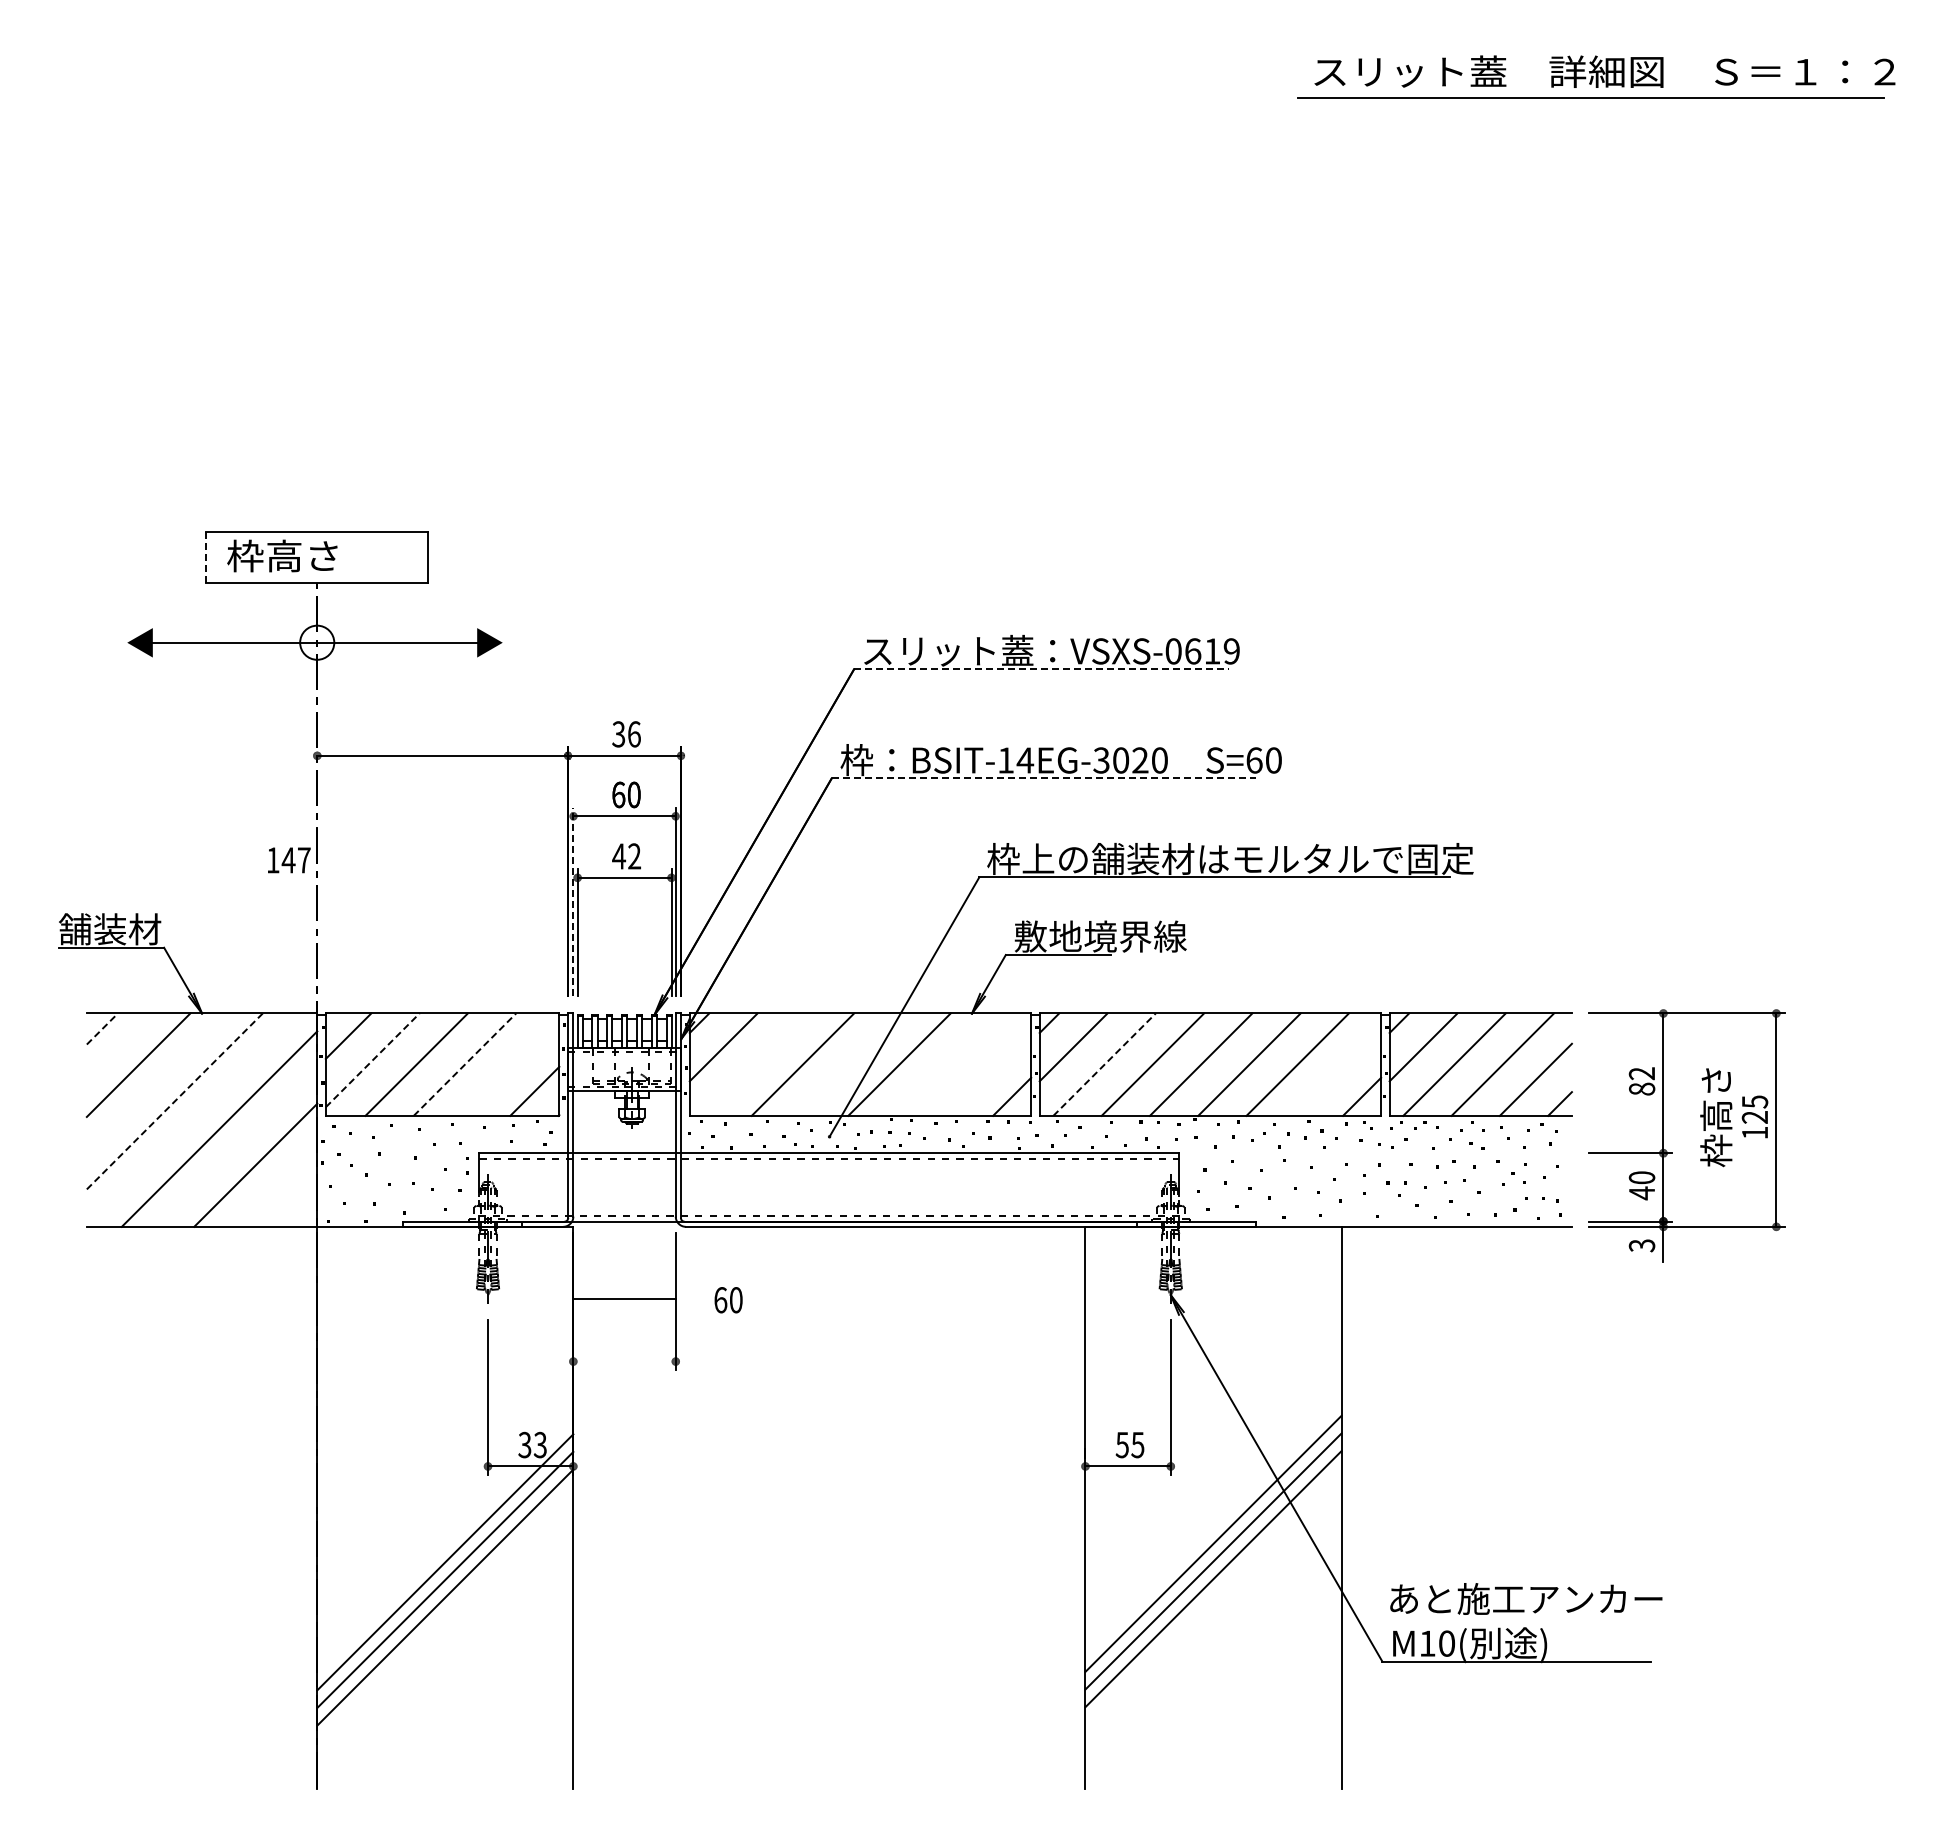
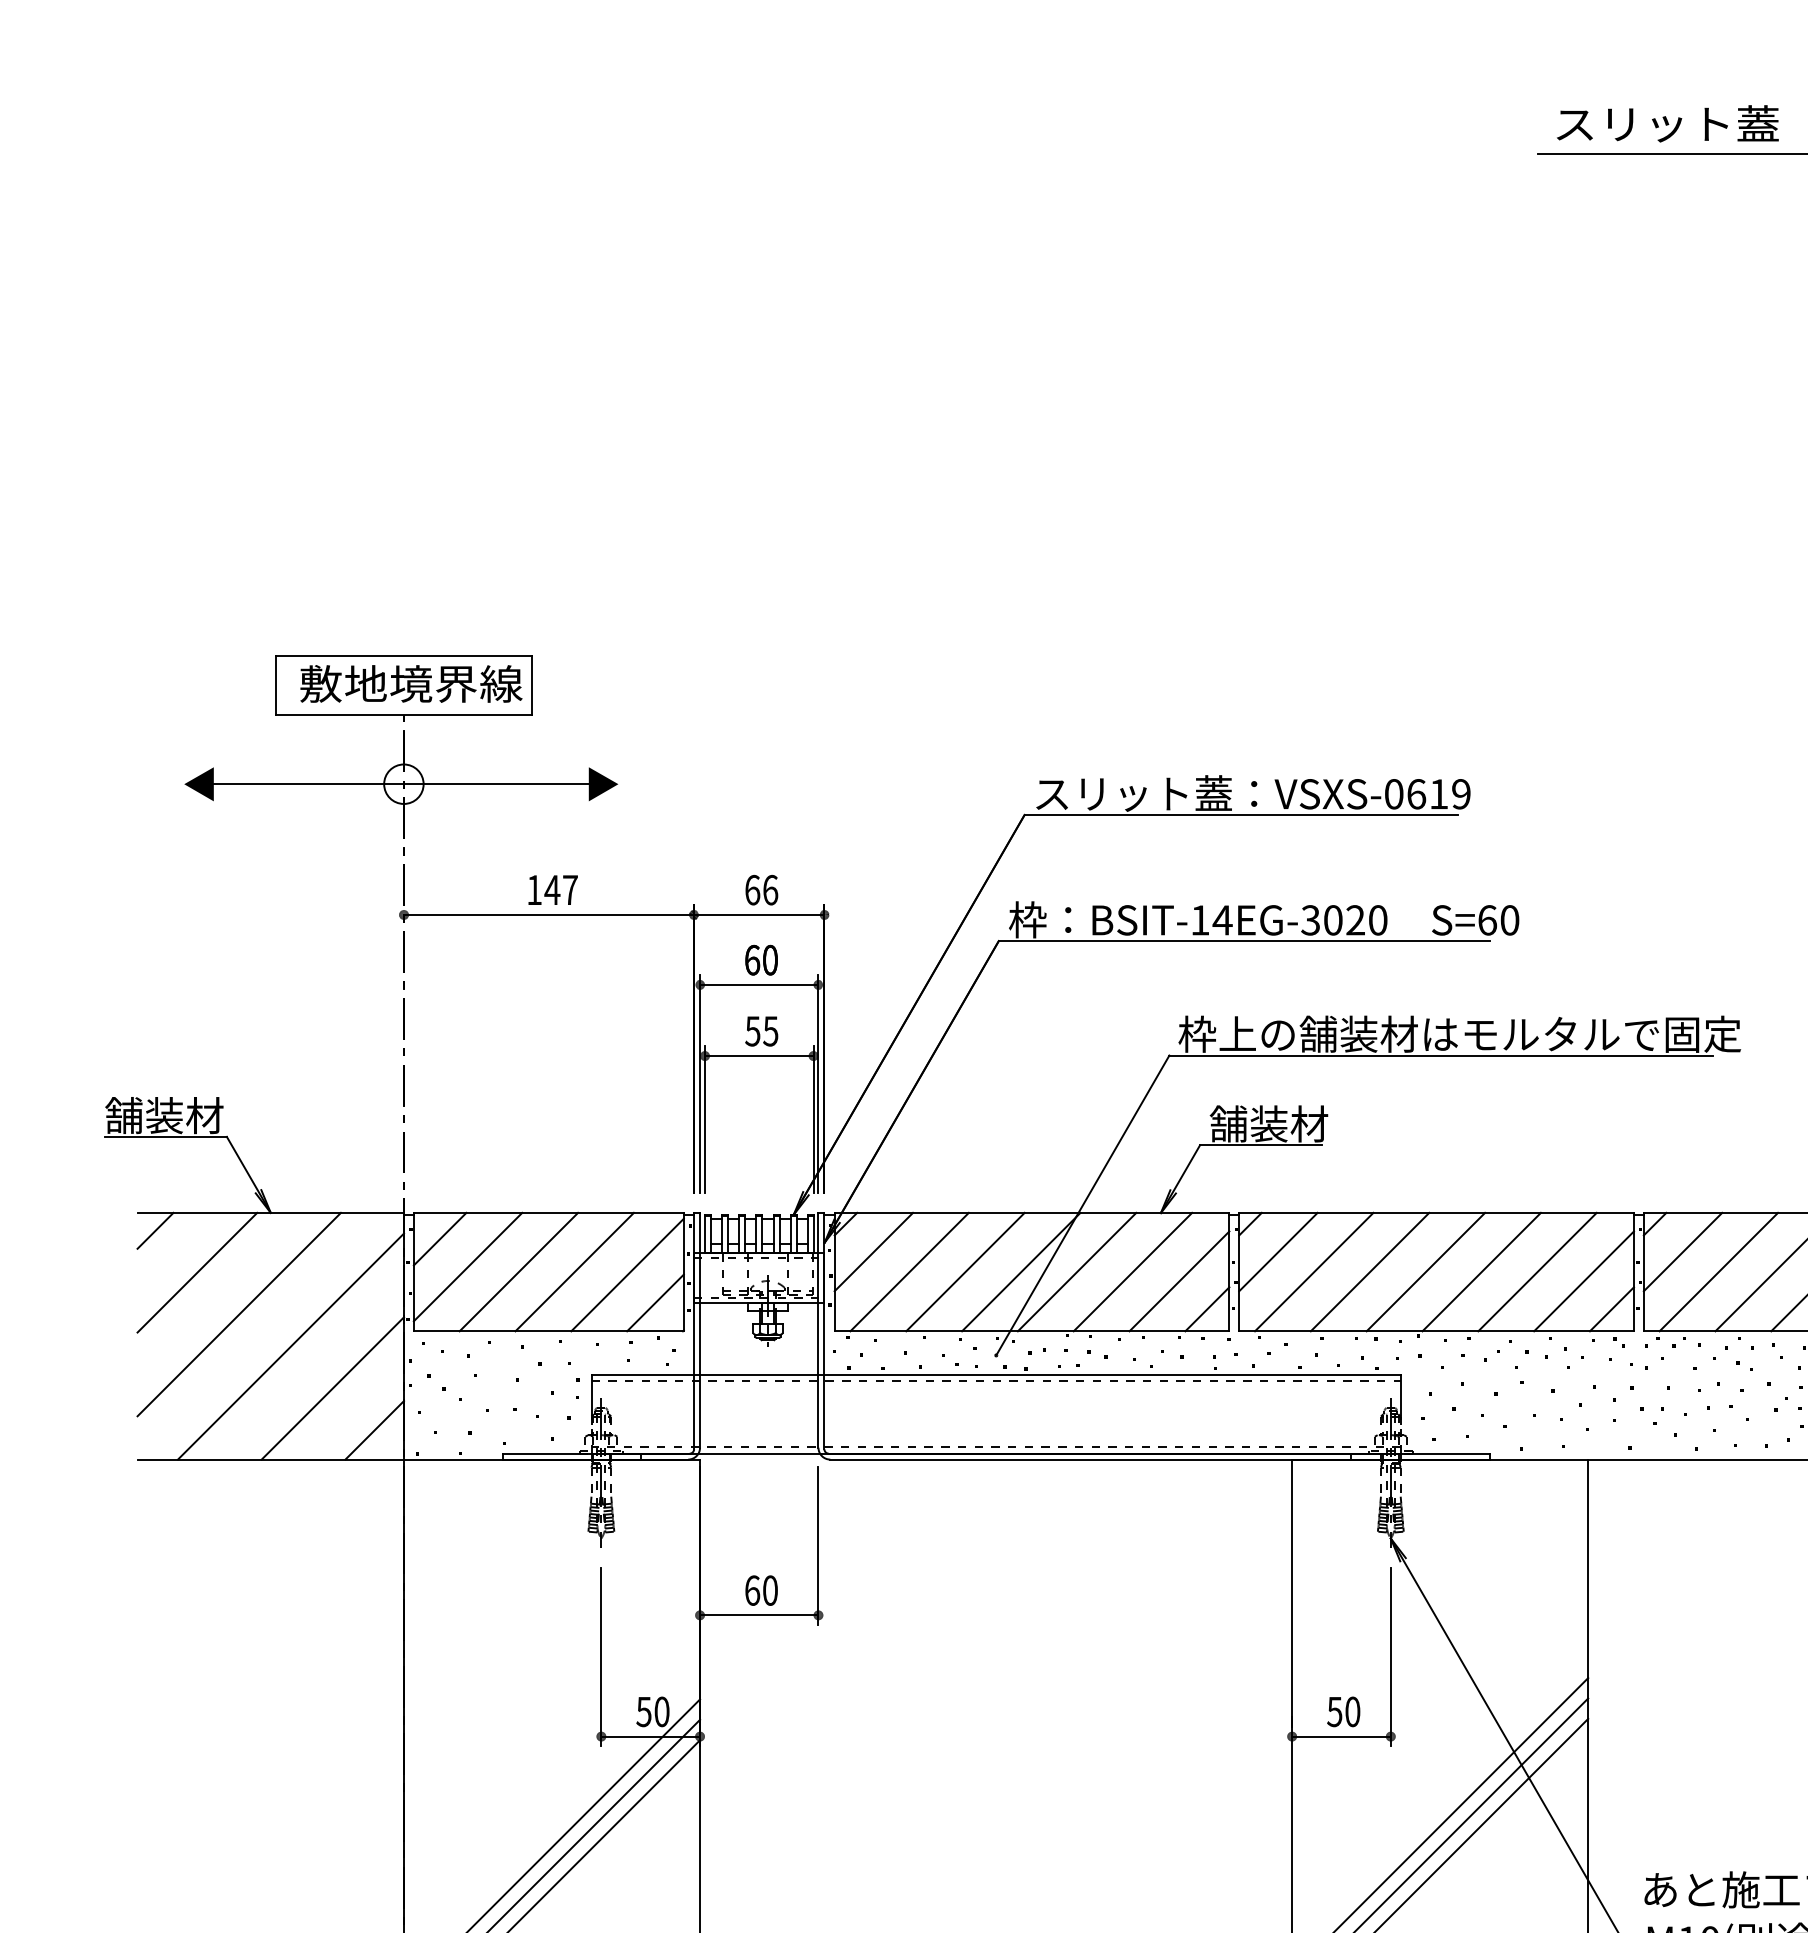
text: (323, 555) -> (411, 683), 枠高さ -> 敷地境界線
line: (206, 557) -> (275, 685), dashed -> solid
line: (1041, 669) -> (1241, 815), dashed -> solid
text: (618, 734) -> (752, 890), 36 -> 66
line: (1044, 778) -> (1244, 941), dashed -> solid
text: (626, 856) -> (761, 1031), 42 -> 55
text: (289, 860) -> (553, 890), moved
line: (573, 901) -> (700, 1083), dashed -> solid
text: (1100, 936) -> (1309, 1123), 敷地境界線 -> 舗装材
line: (102, 1029) -> (155, 1231), dashed -> solid
line: (373, 1060) -> (468, 1267), dashed -> solid
line: (465, 1064) -> (575, 1271), dashed -> solid
line: (754, 1064) -> (909, 1271), added
line: (850, 1064) -> (1020, 1271), added
line: (947, 1064) -> (1132, 1271), added
line: (1104, 1064) -> (1314, 1271), dashed -> solid
line: (510, 1066) -> (627, 1274), added
line: (987, 1072) -> (1178, 1281), added
line: (1337, 1072) -> (1583, 1281), added
line: (175, 1101) -> (240, 1314), dashed -> solid
line: (291, 1201) -> (374, 1430), added
line: (624, 1298) -> (759, 1615), moved
text: (728, 1300) -> (761, 1590), moved
text: (532, 1444) -> (652, 1711), 33 -> 50
text: (1137, 1444) -> (1352, 1711), 55 -> 50

